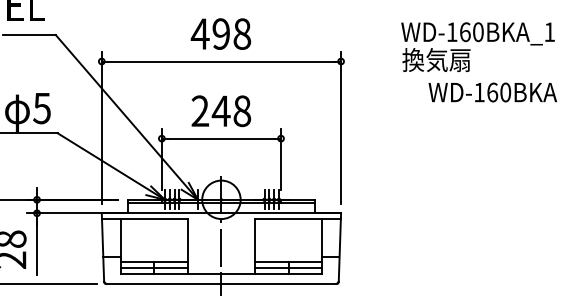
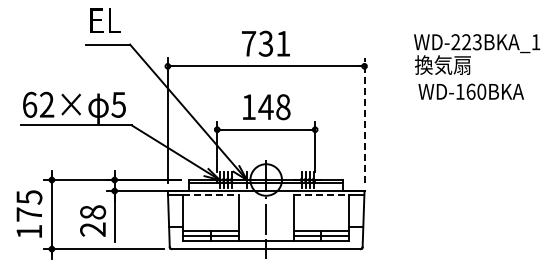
text: (465, 32) -> (466, 42), WD-160BKA_1 -> WD-223BKA_1
text: (220, 33) -> (265, 43), 498 -> 731
text: (491, 92) -> (470, 91), moved
text: (199, 110) -> (248, 106), 248 -> 148
line: (341, 127) -> (364, 120), solid -> dashed
line: (154, 218) -> (211, 195), solid -> dashed
line: (288, 218) -> (321, 195), solid -> dashed

